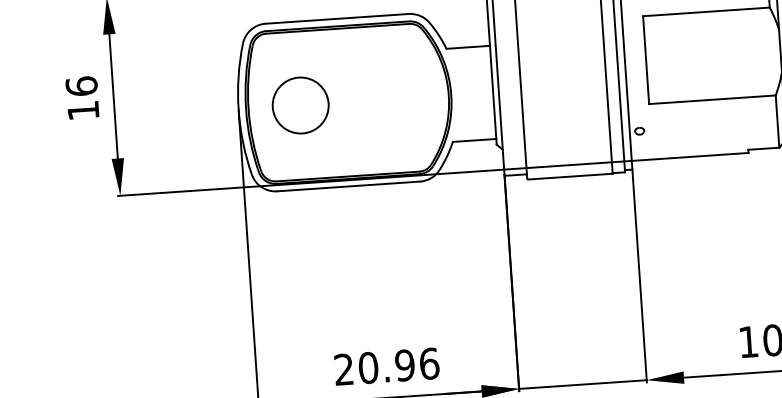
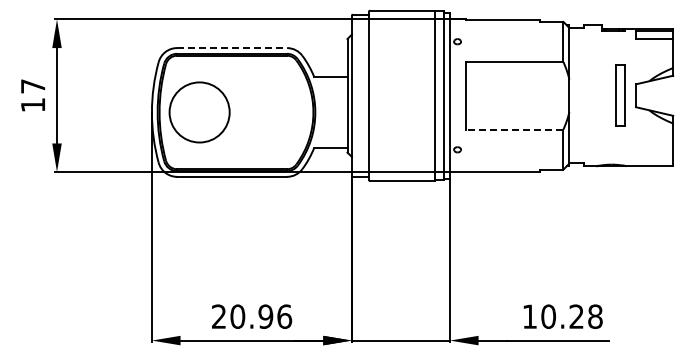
line: (337, 19) -> (232, 48), solid -> dashed
text: (80, 86) -> (32, 86), 16 -> 17
line: (712, 99) -> (514, 129), solid -> dashed
circle: (300, 105) -> (199, 112), size x1.4

